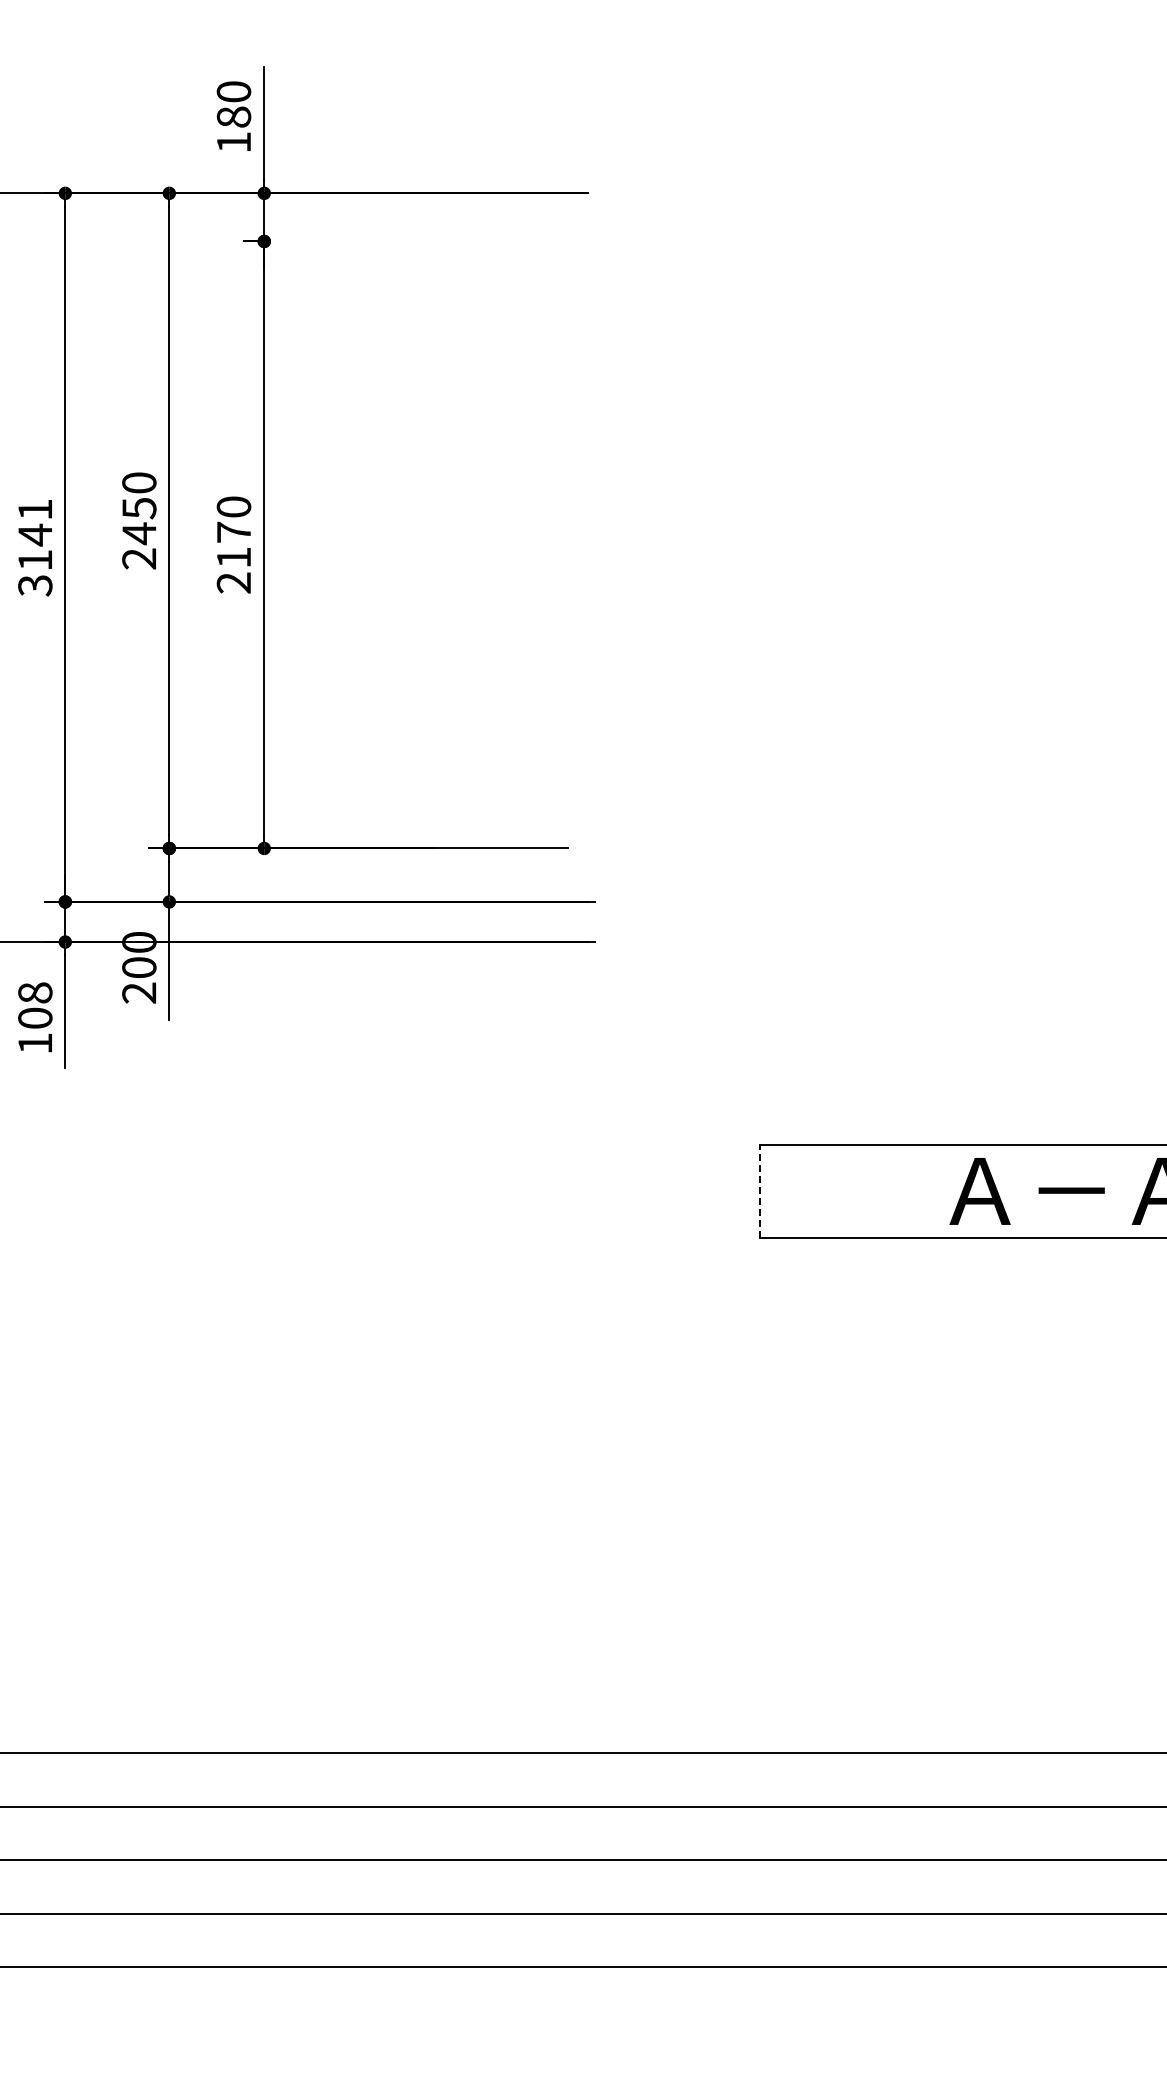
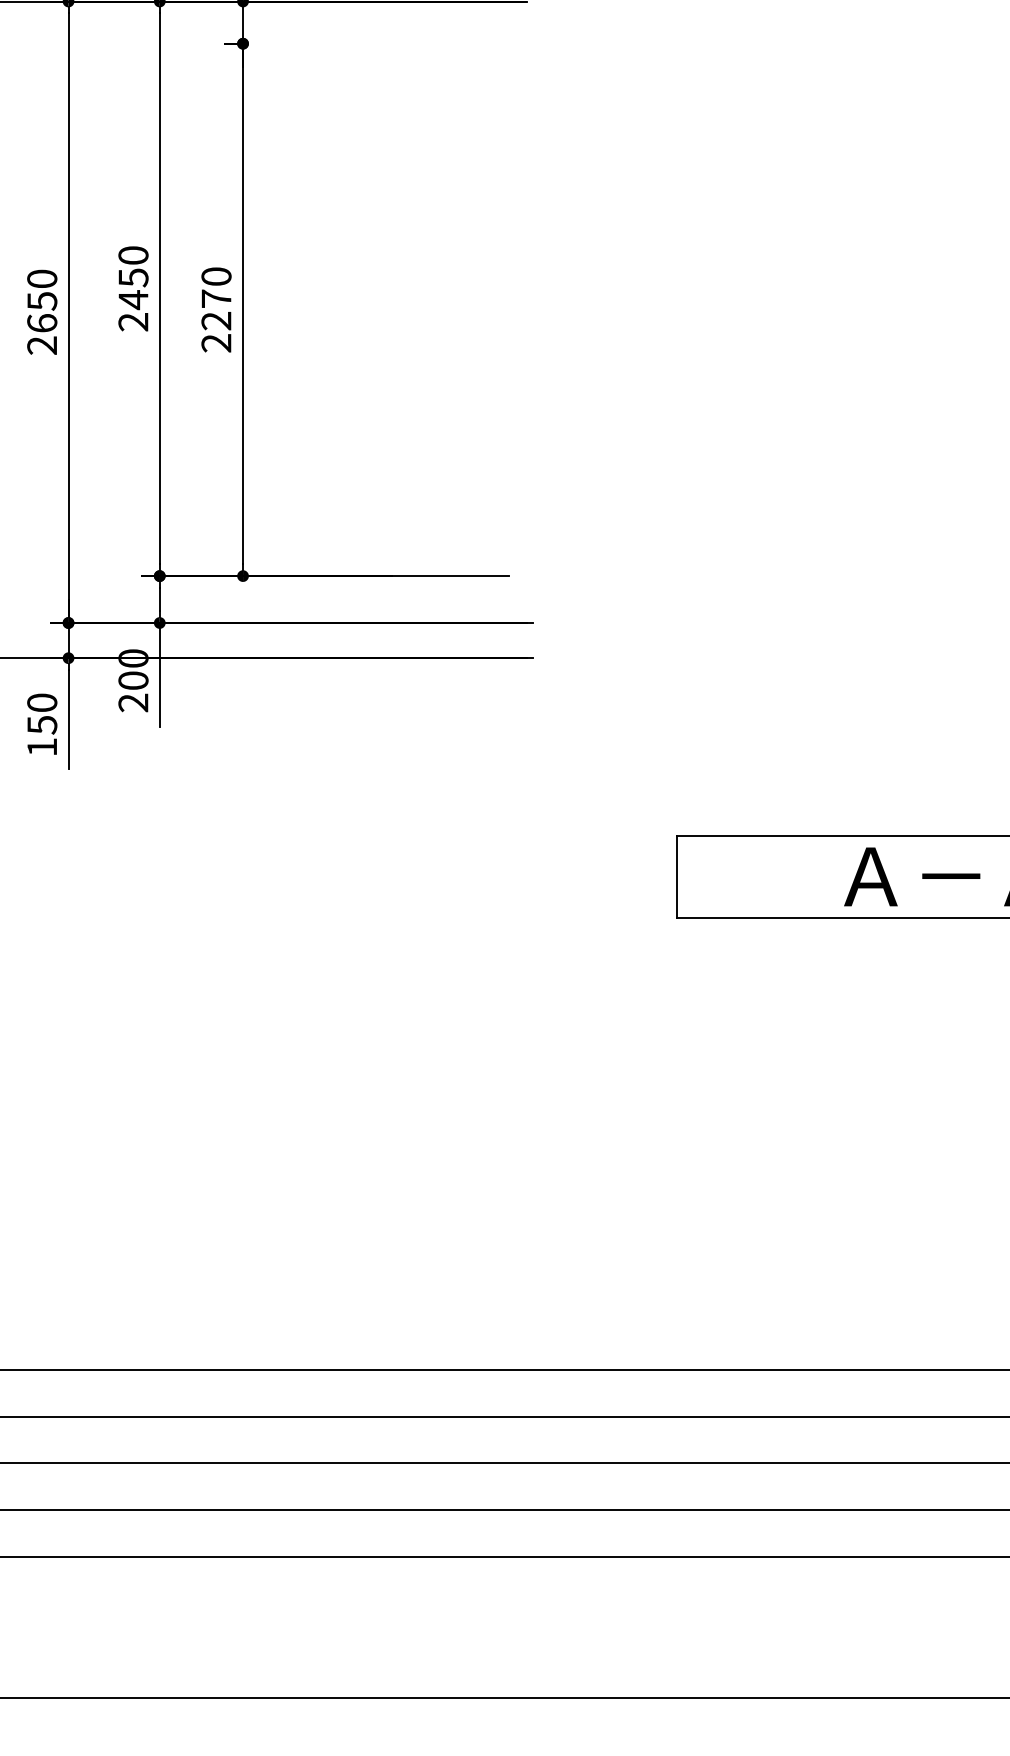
text: (35, 547) -> (42, 312), 3141 -> 2650
text: (233, 557) -> (216, 320), 2170 -> 2270
text: (35, 1005) -> (42, 713), 108 -> 150
line: (759, 1191) -> (677, 876), dashed -> solid

